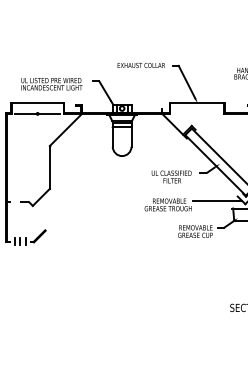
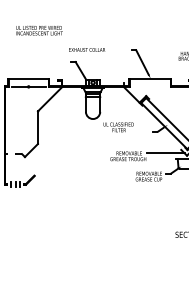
text: (140, 64) -> (86, 49), moved
text: (51, 84) -> (39, 30), moved
text: (171, 176) -> (118, 126), moved

